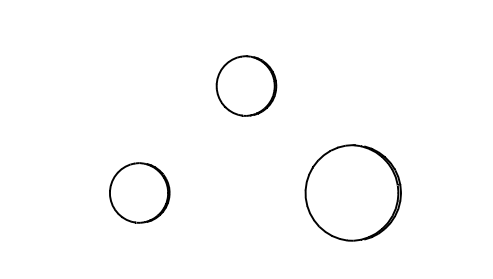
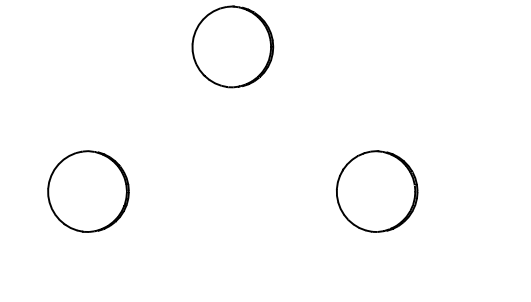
part: (352, 192) -> (376, 190), size x0.62

